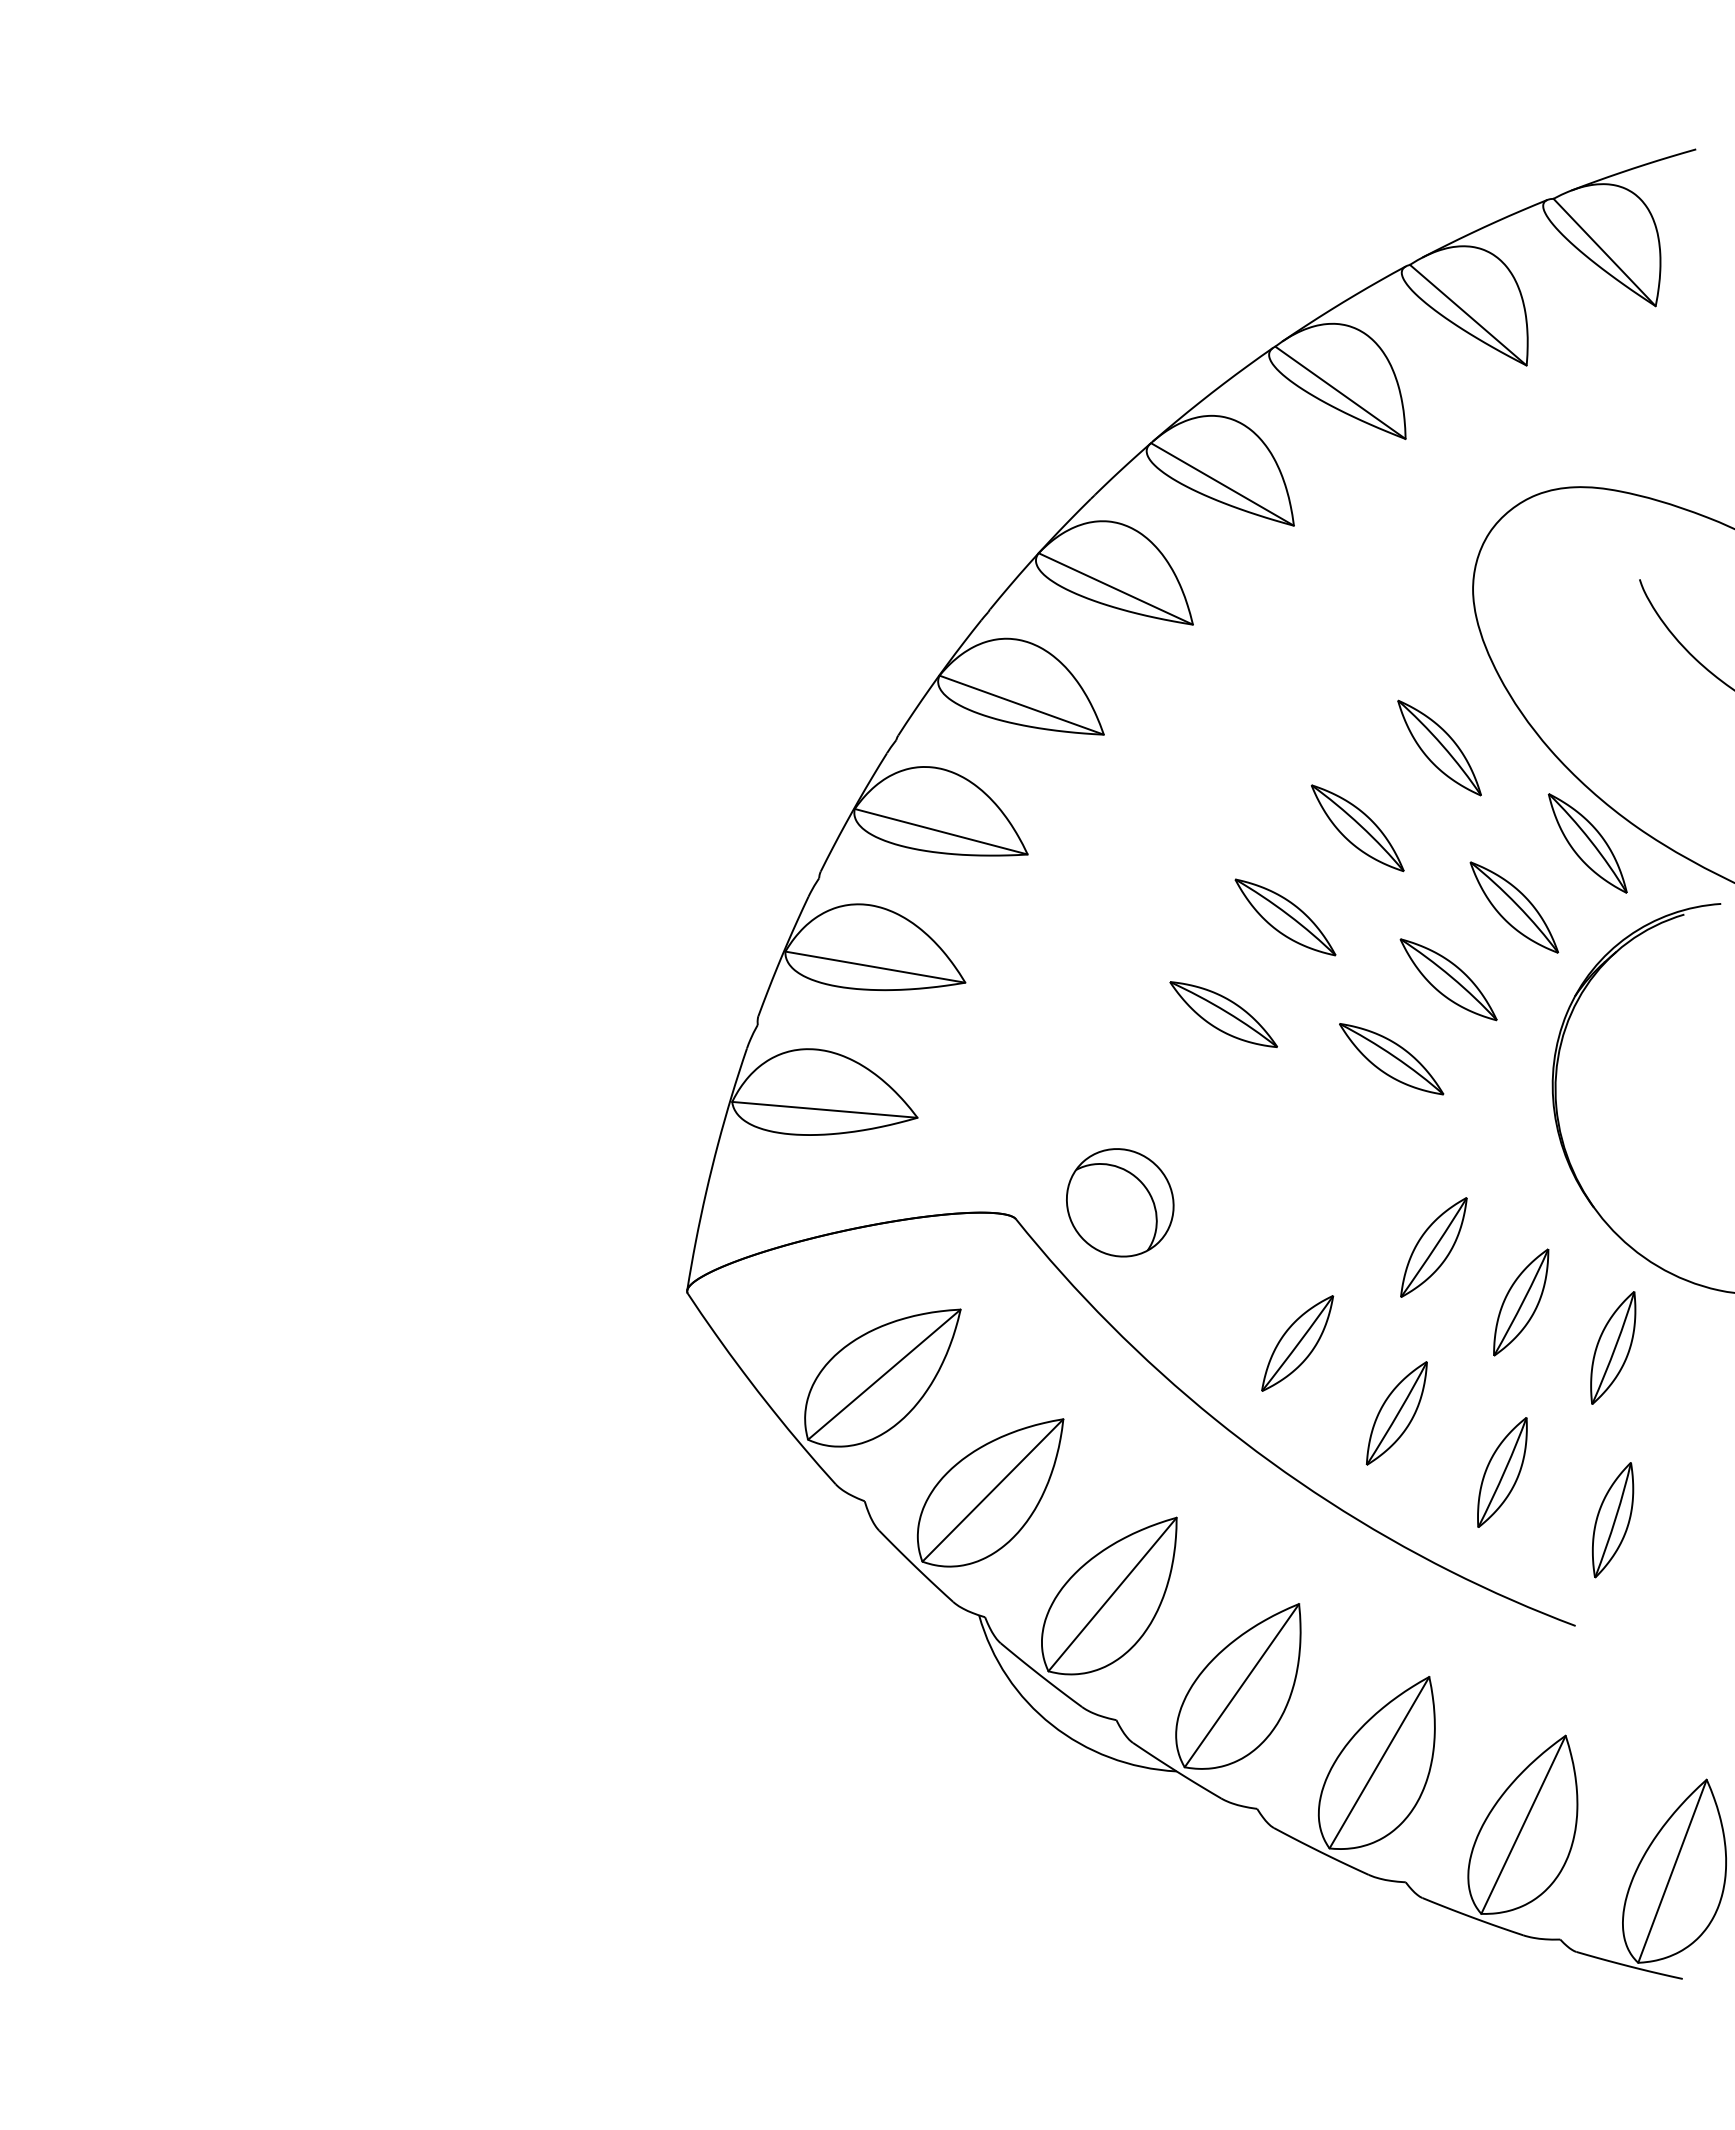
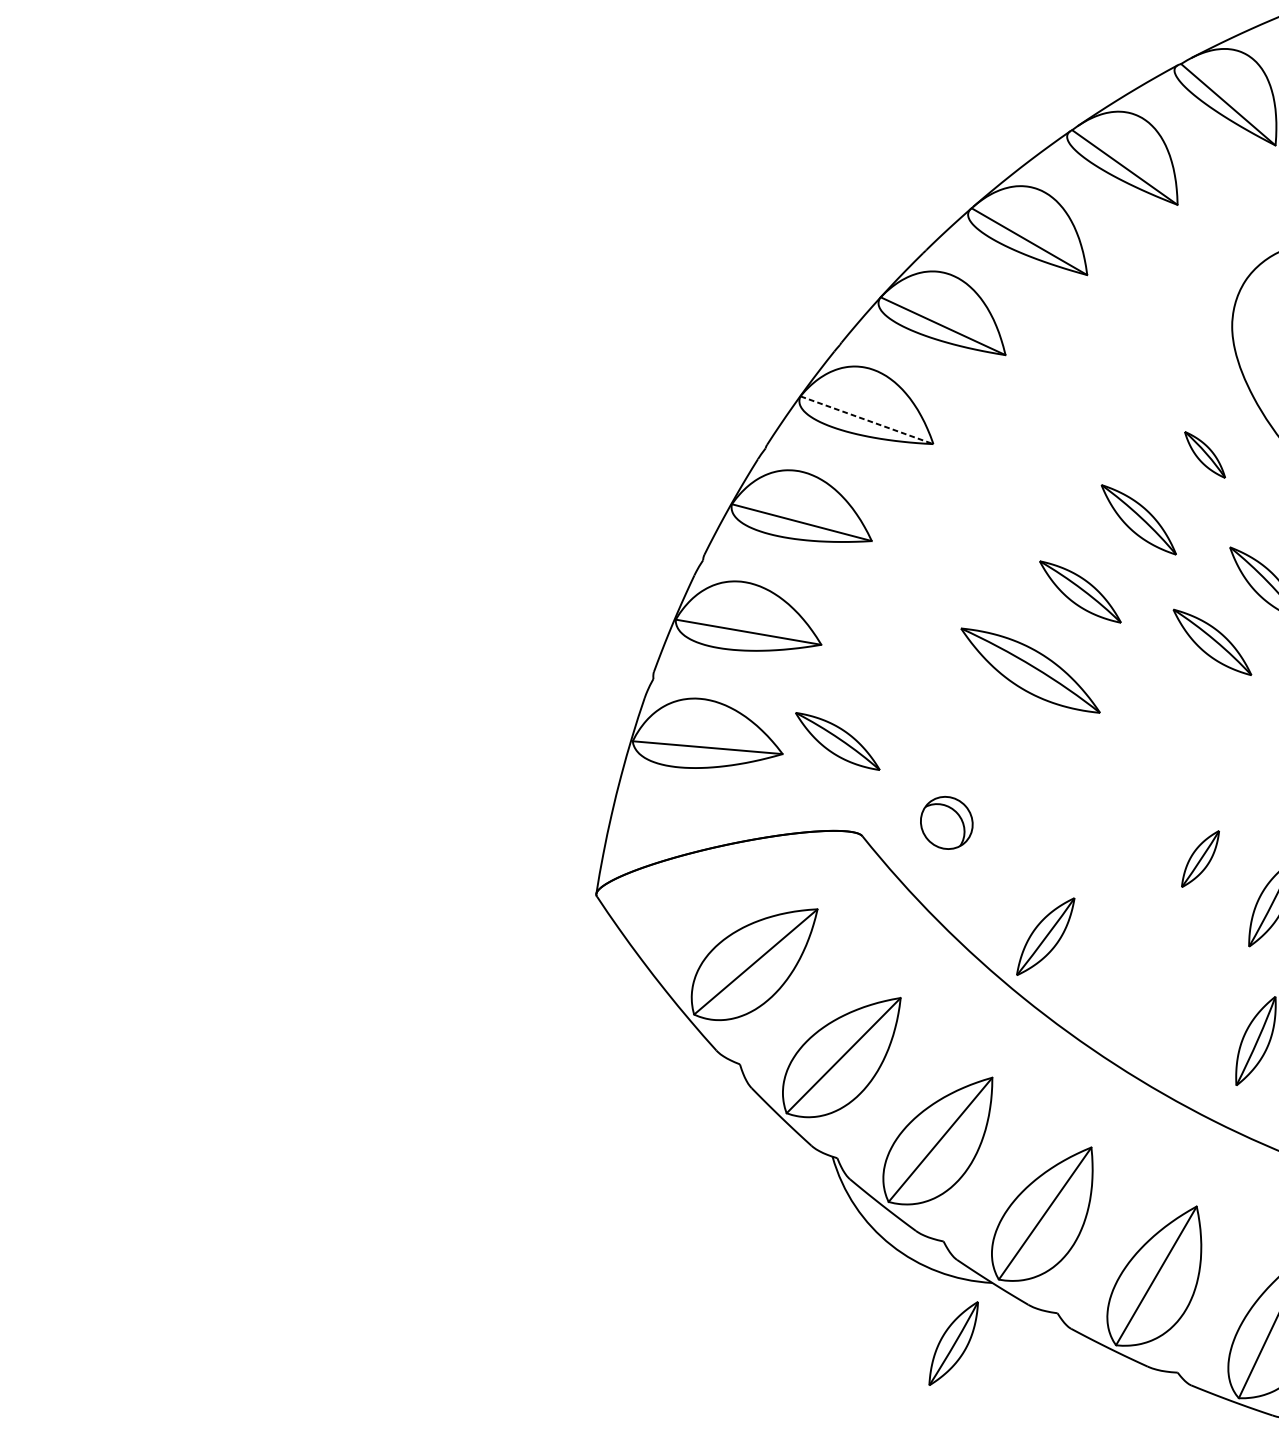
line: (1022, 705) -> (867, 420), solid -> dashed
part: (1439, 747) -> (1205, 454), size x0.6
part: (1223, 1014) -> (1030, 670), size x1.6
part: (1391, 1059) -> (837, 741), moved
part: (1120, 1202) -> (946, 822), size x0.6
part: (1433, 1247) -> (1200, 859), size x0.7
part: (1297, 1343) -> (1045, 936), moved
part: (1396, 1413) -> (953, 1343), moved

